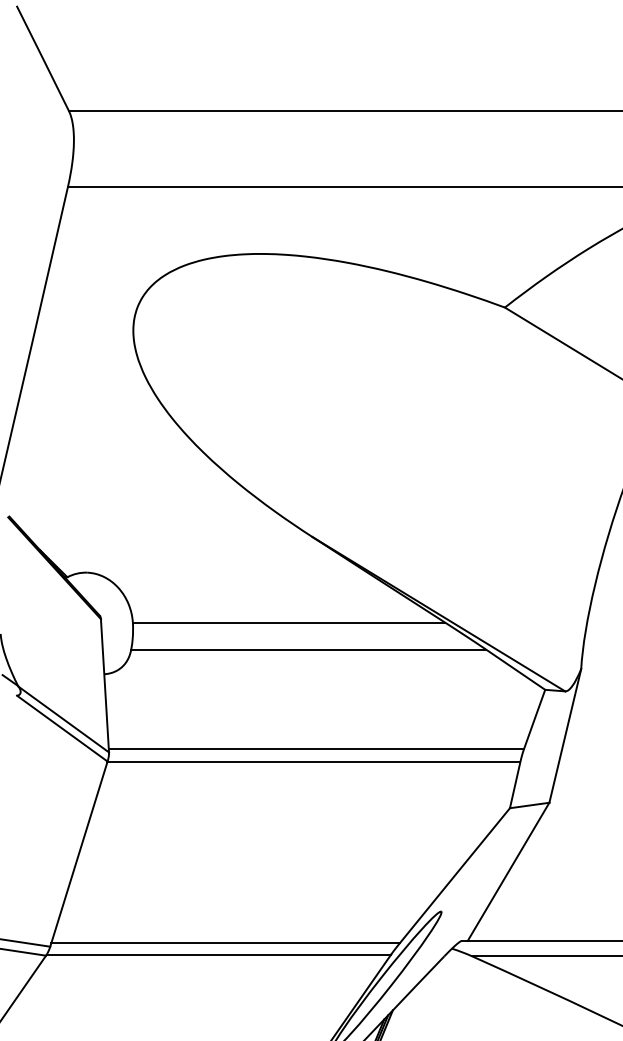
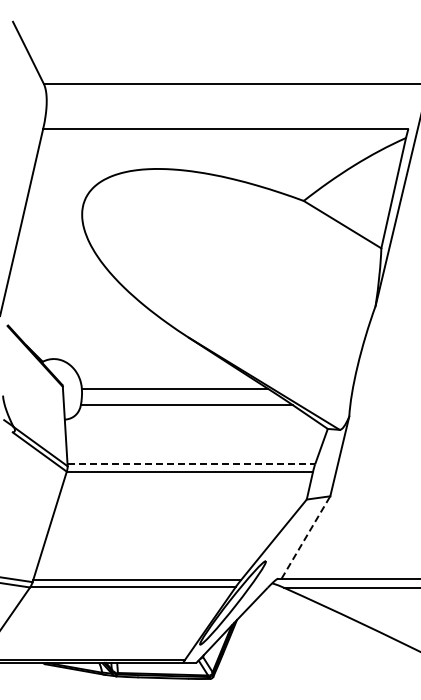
line: (316, 749) -> (191, 464), solid -> dashed
line: (507, 871) -> (305, 537), solid -> dashed

